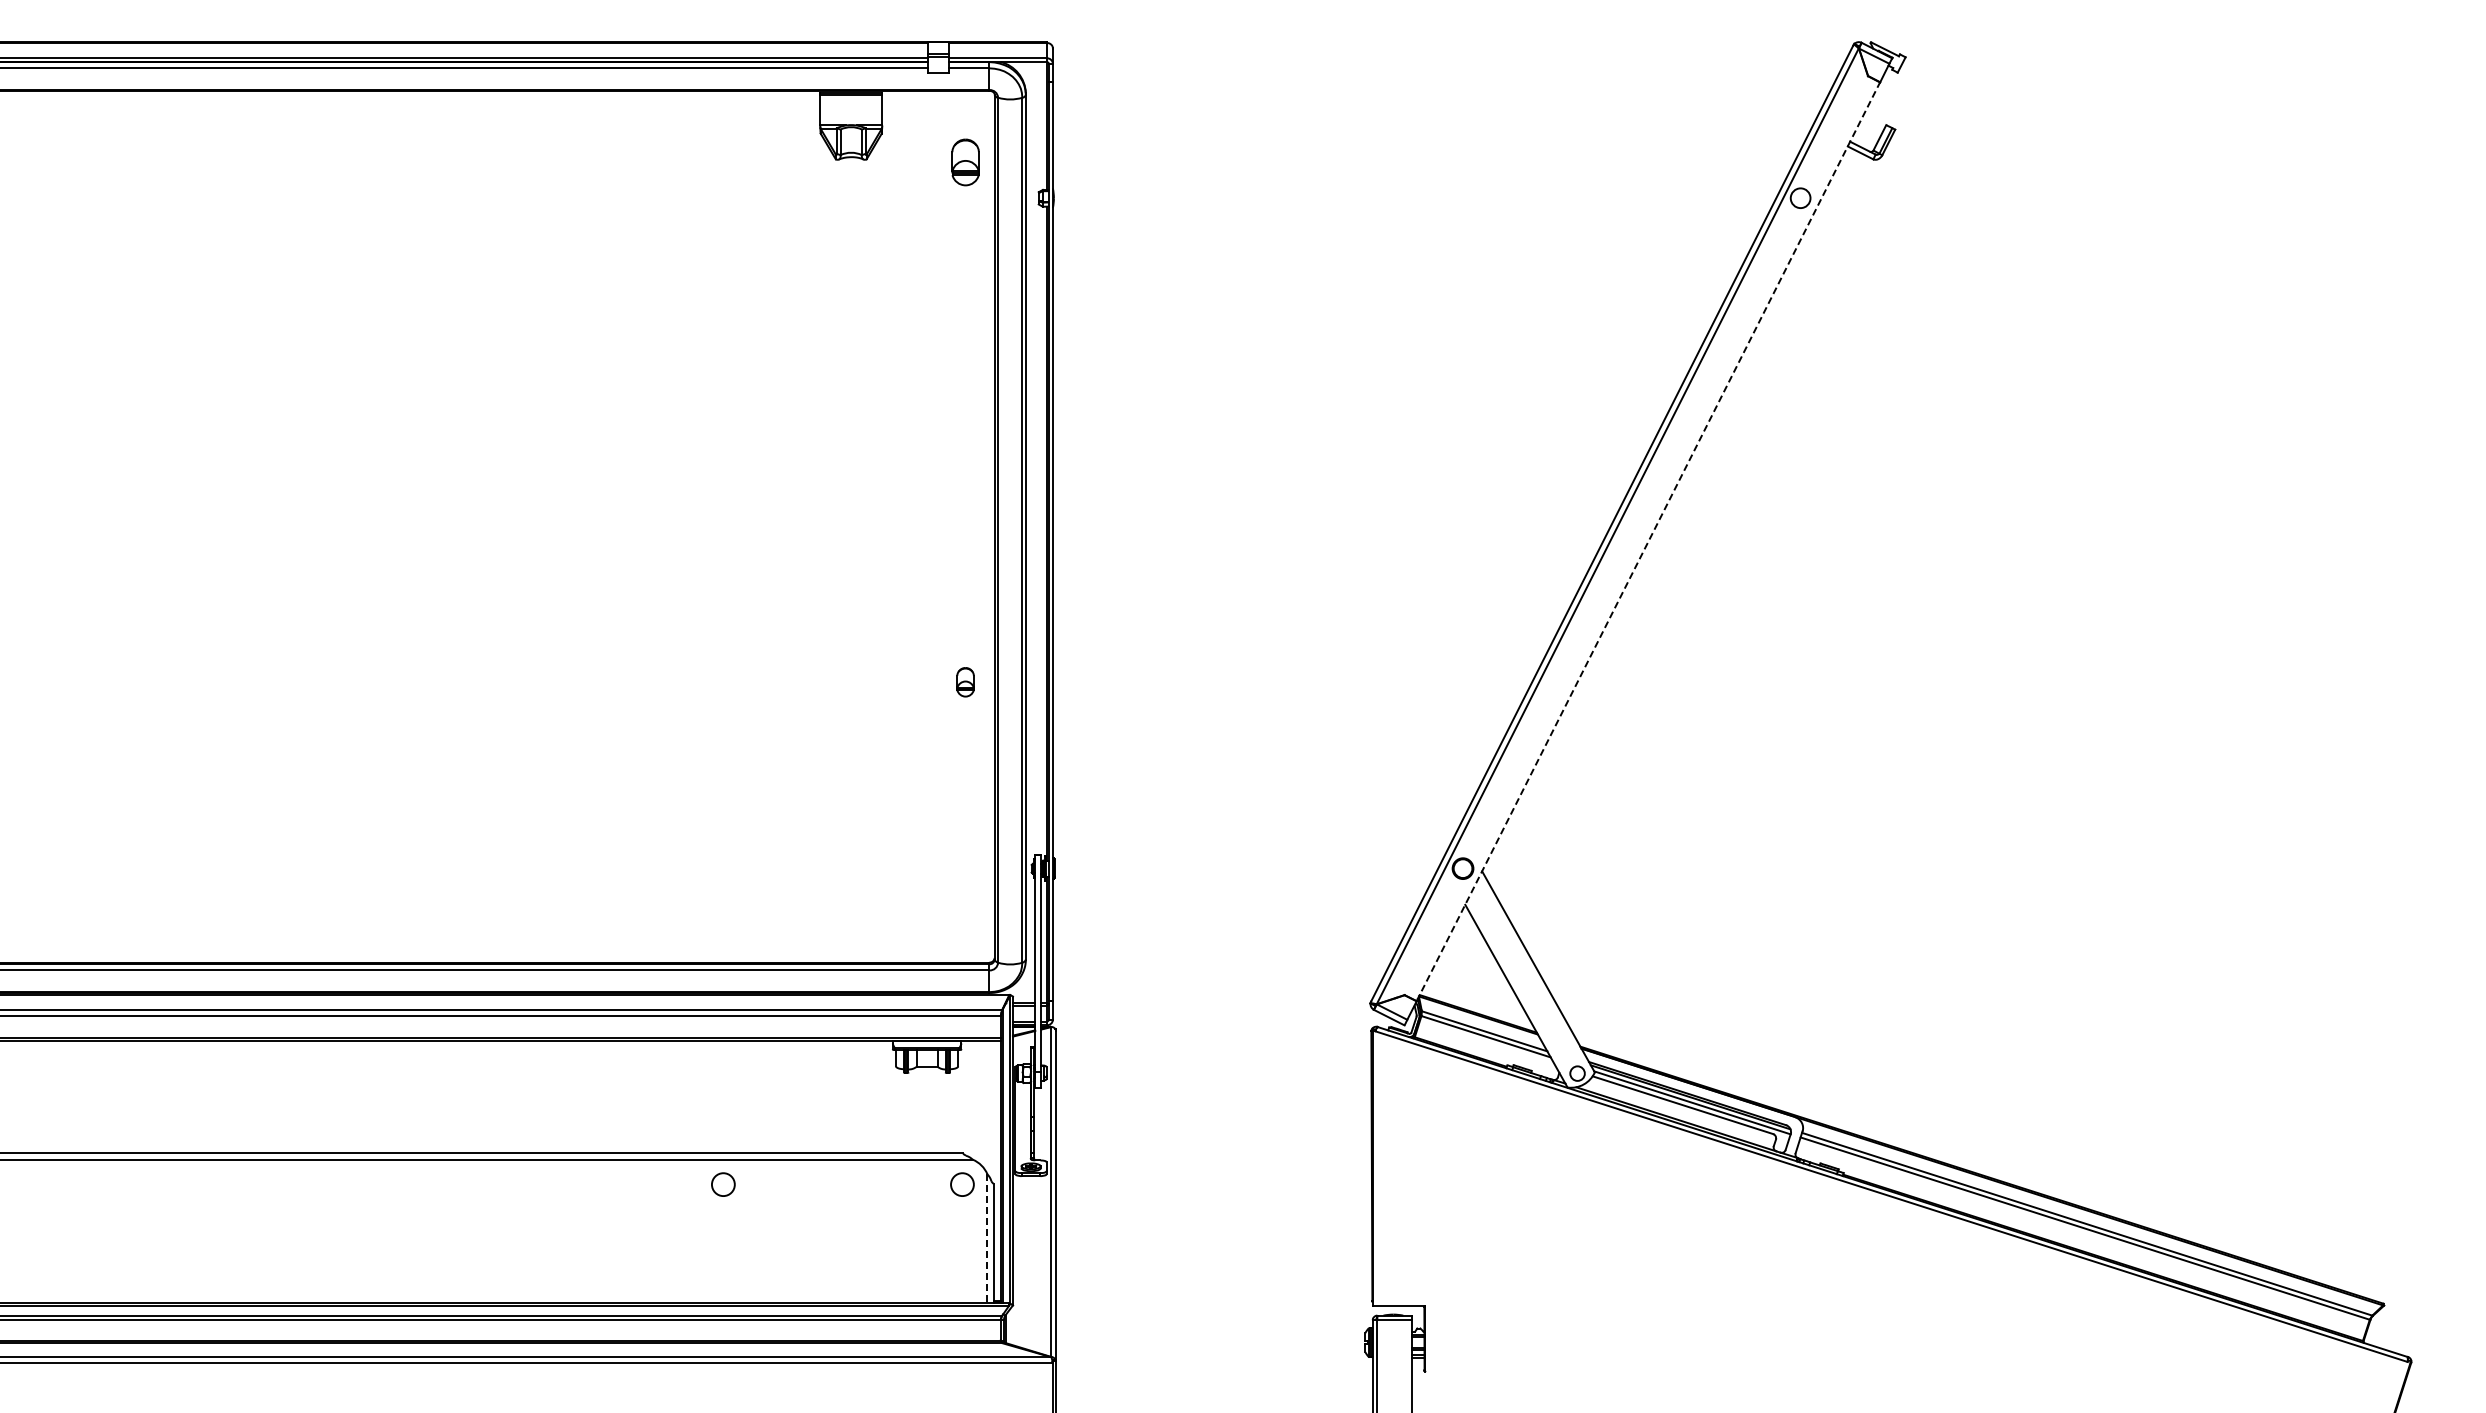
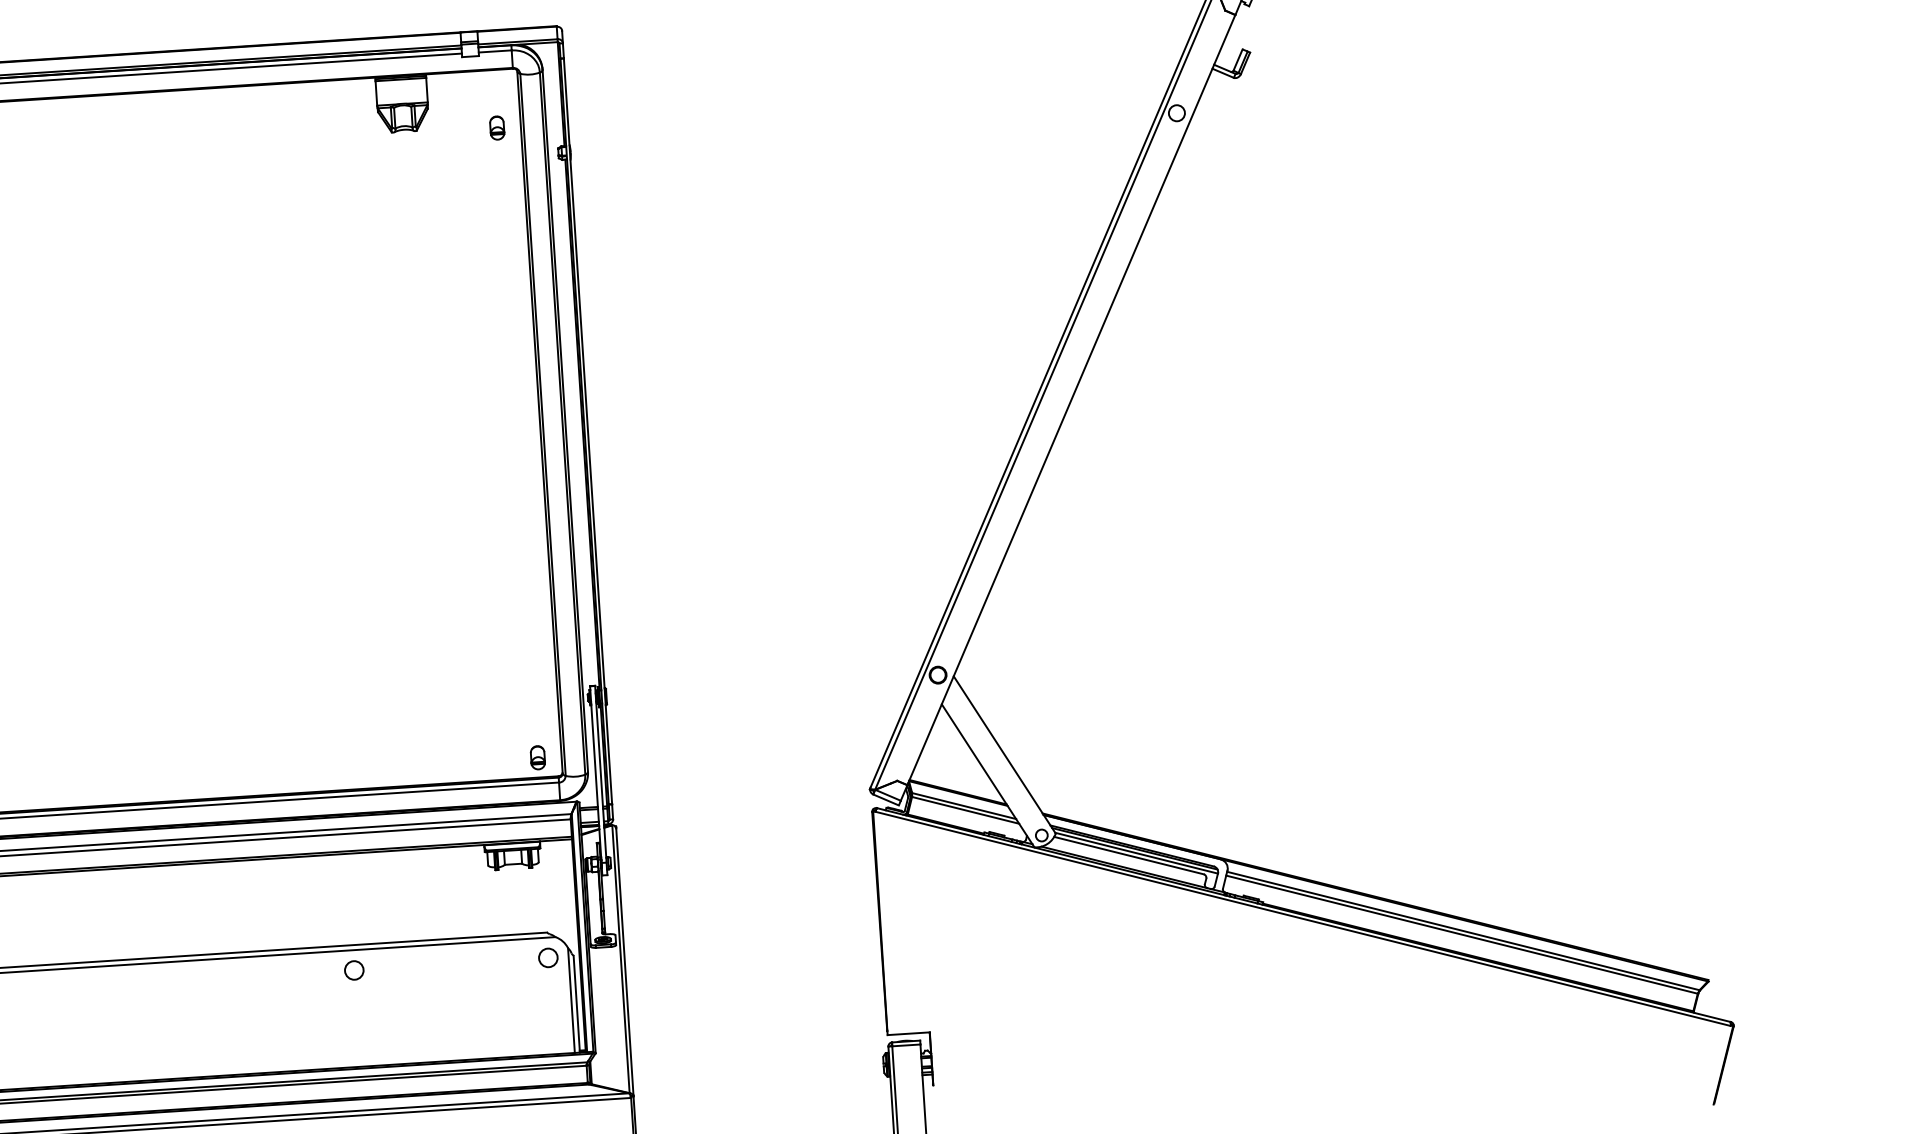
part: (965, 162) -> (497, 128), size x0.62
line: (1648, 541) -> (1071, 399), dashed -> solid
part: (965, 682) -> (537, 757), moved
line: (987, 1238) -> (571, 1000), dashed -> solid

